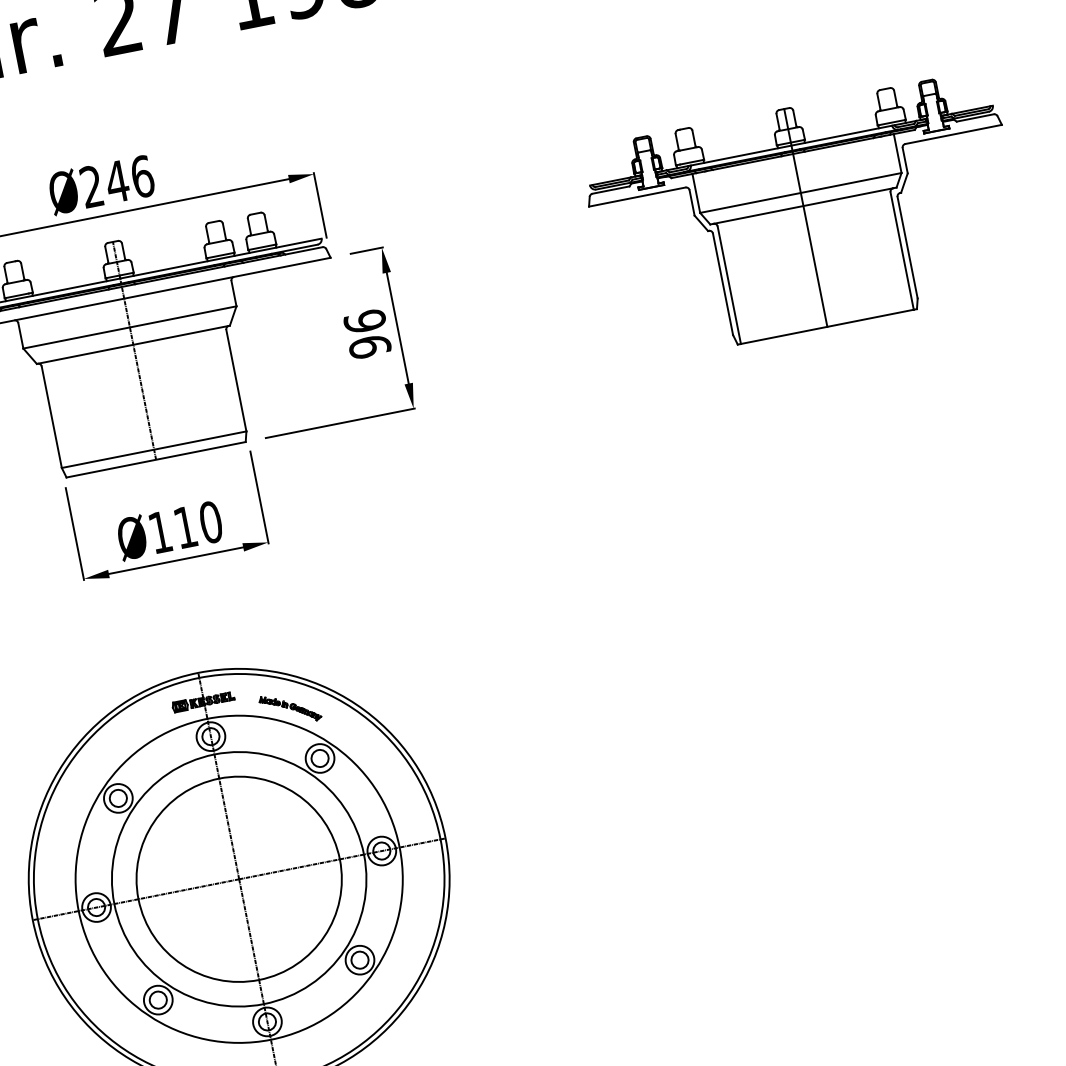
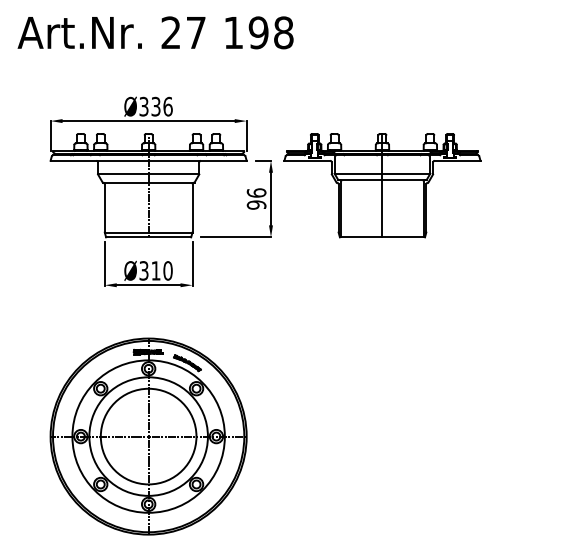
text: (103, 183) -> (149, 106), Ø246 -> Ø336
part: (805, 217) -> (382, 185), moved
text: (159, 531) -> (143, 270), Ø110 -> Ø310

